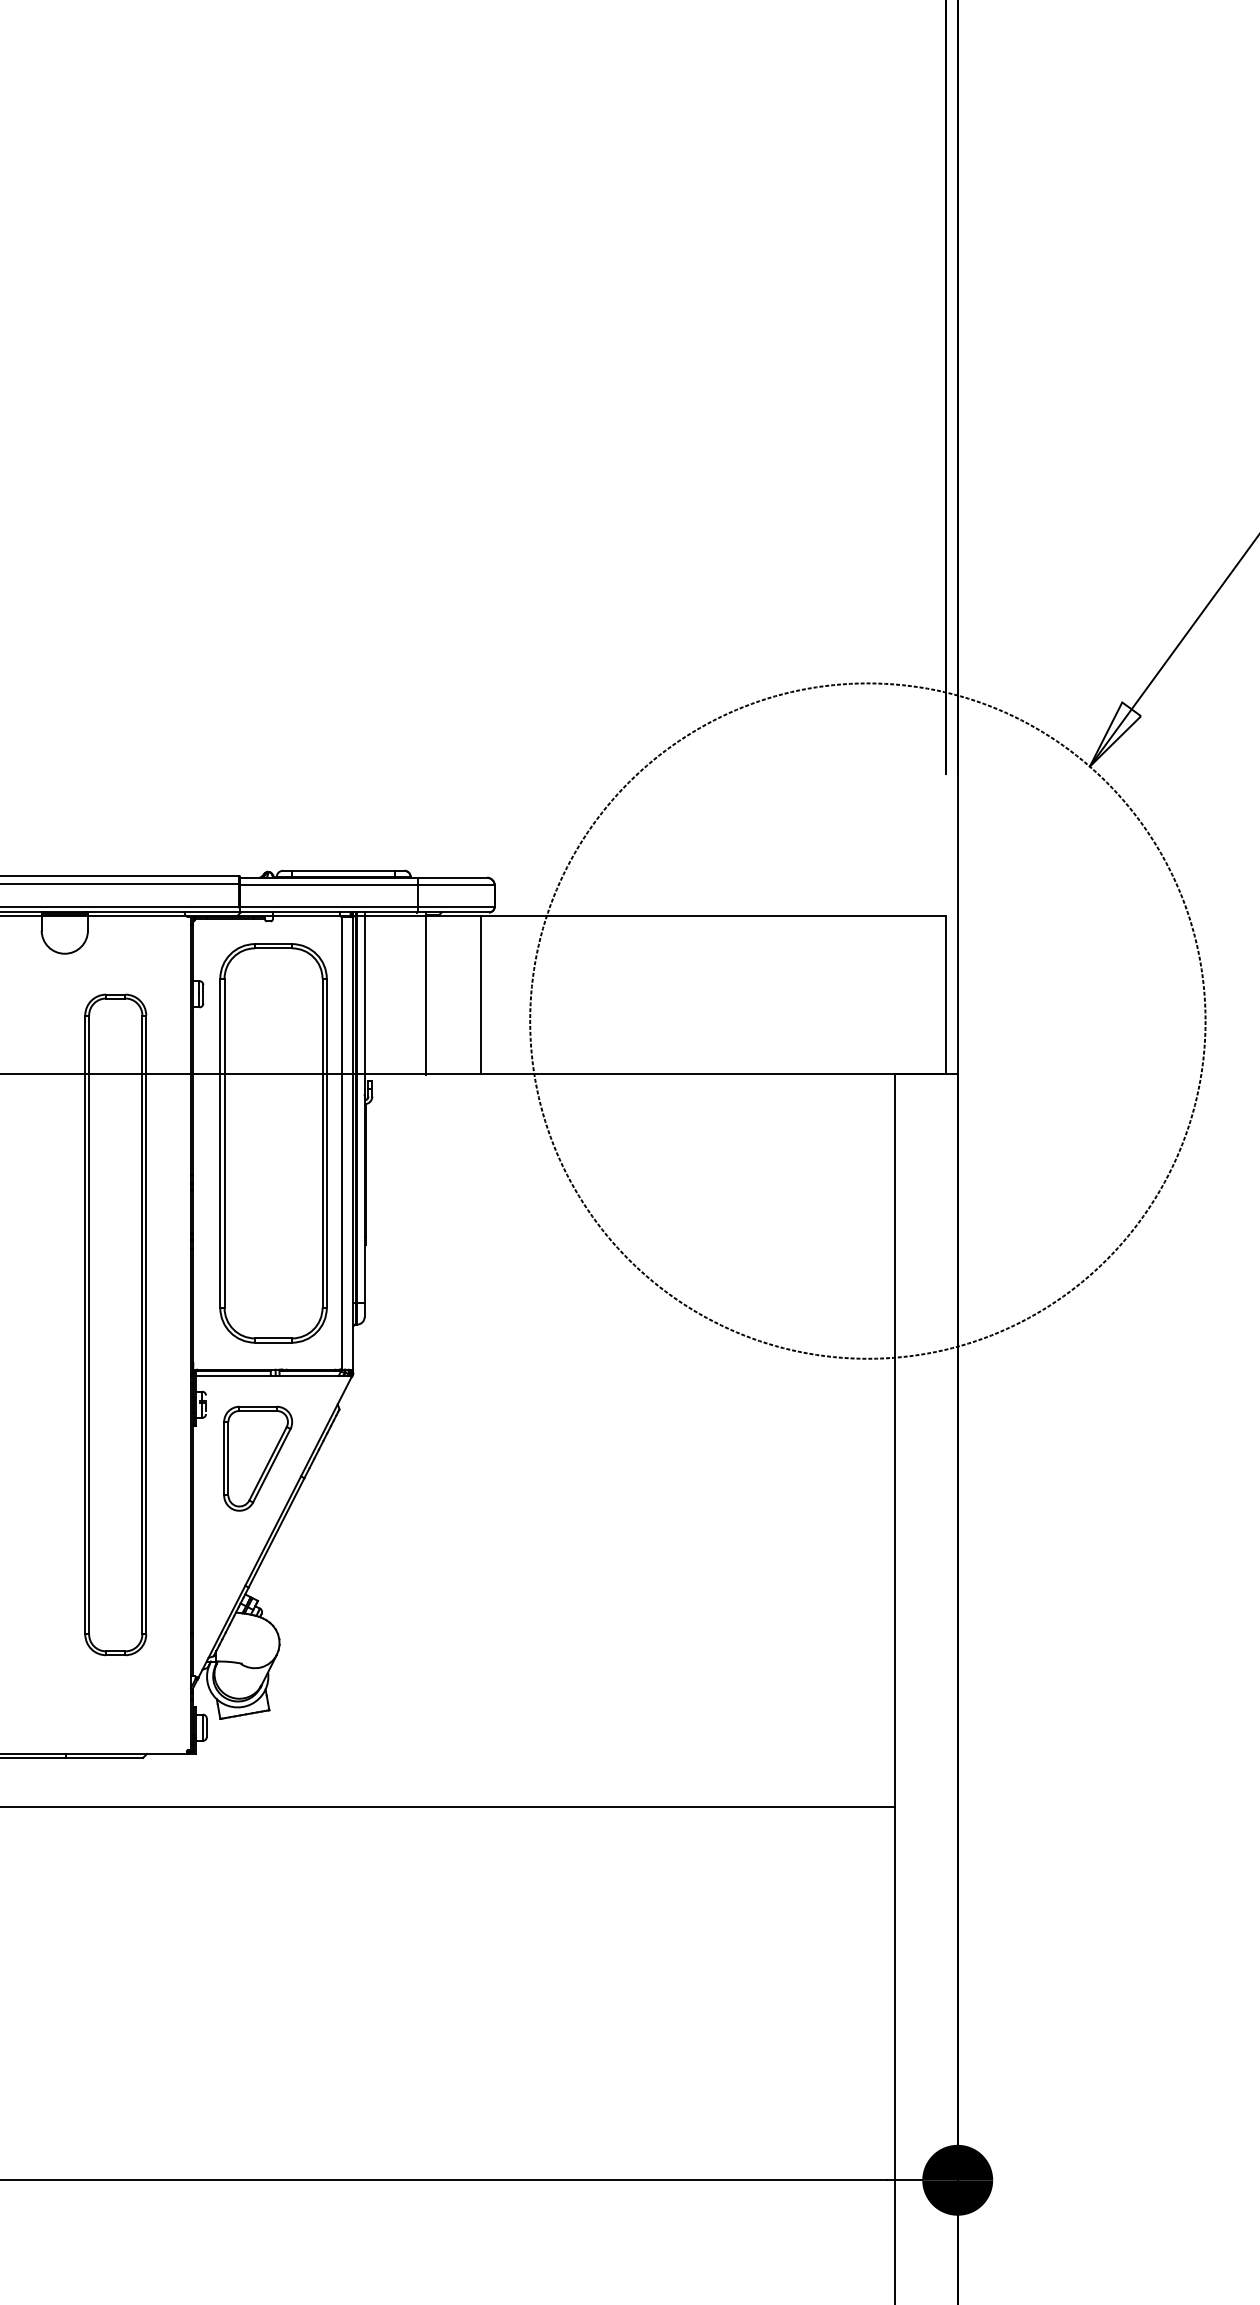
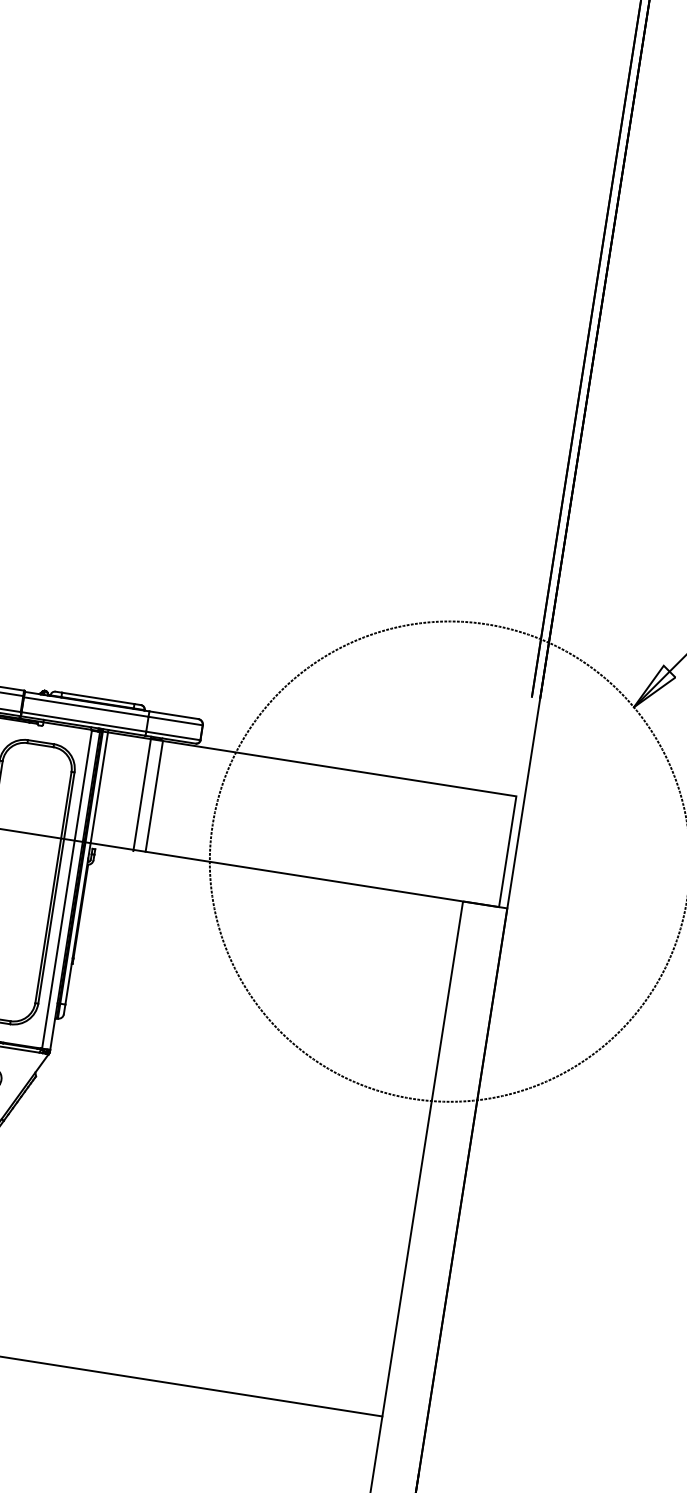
line: (480, 994) -> (154, 796), moved

